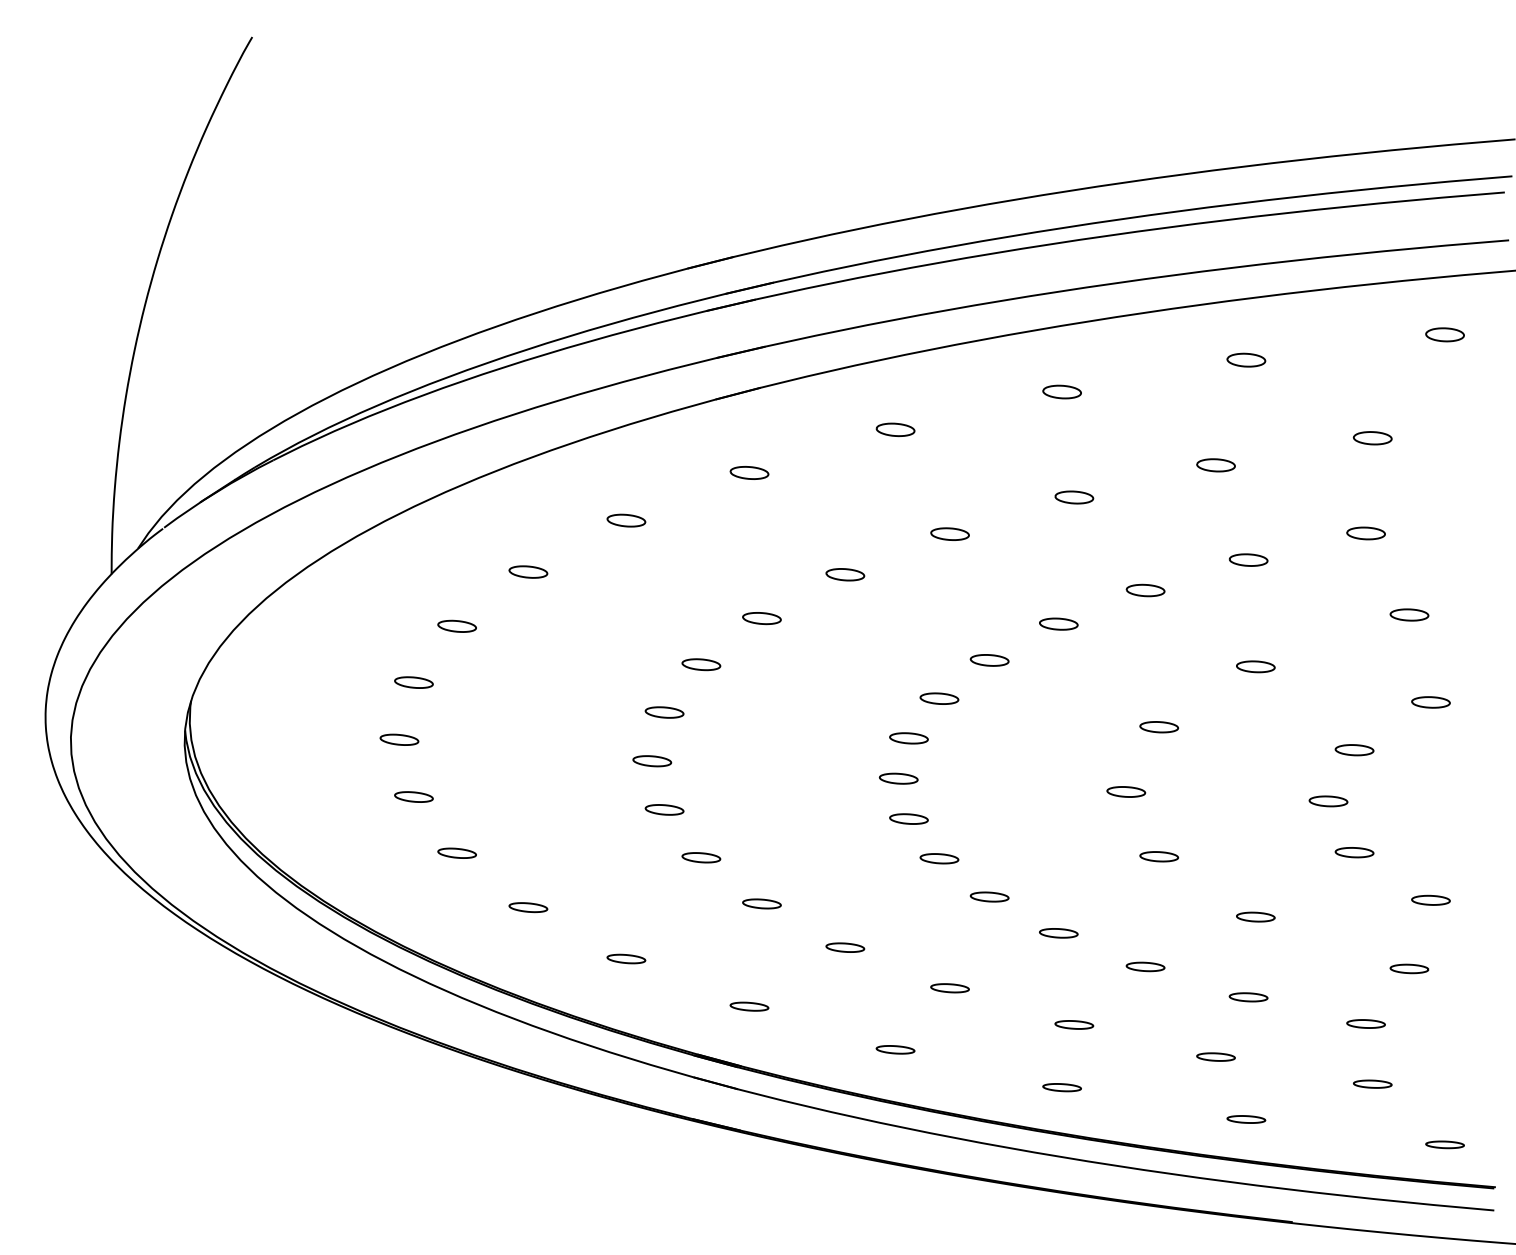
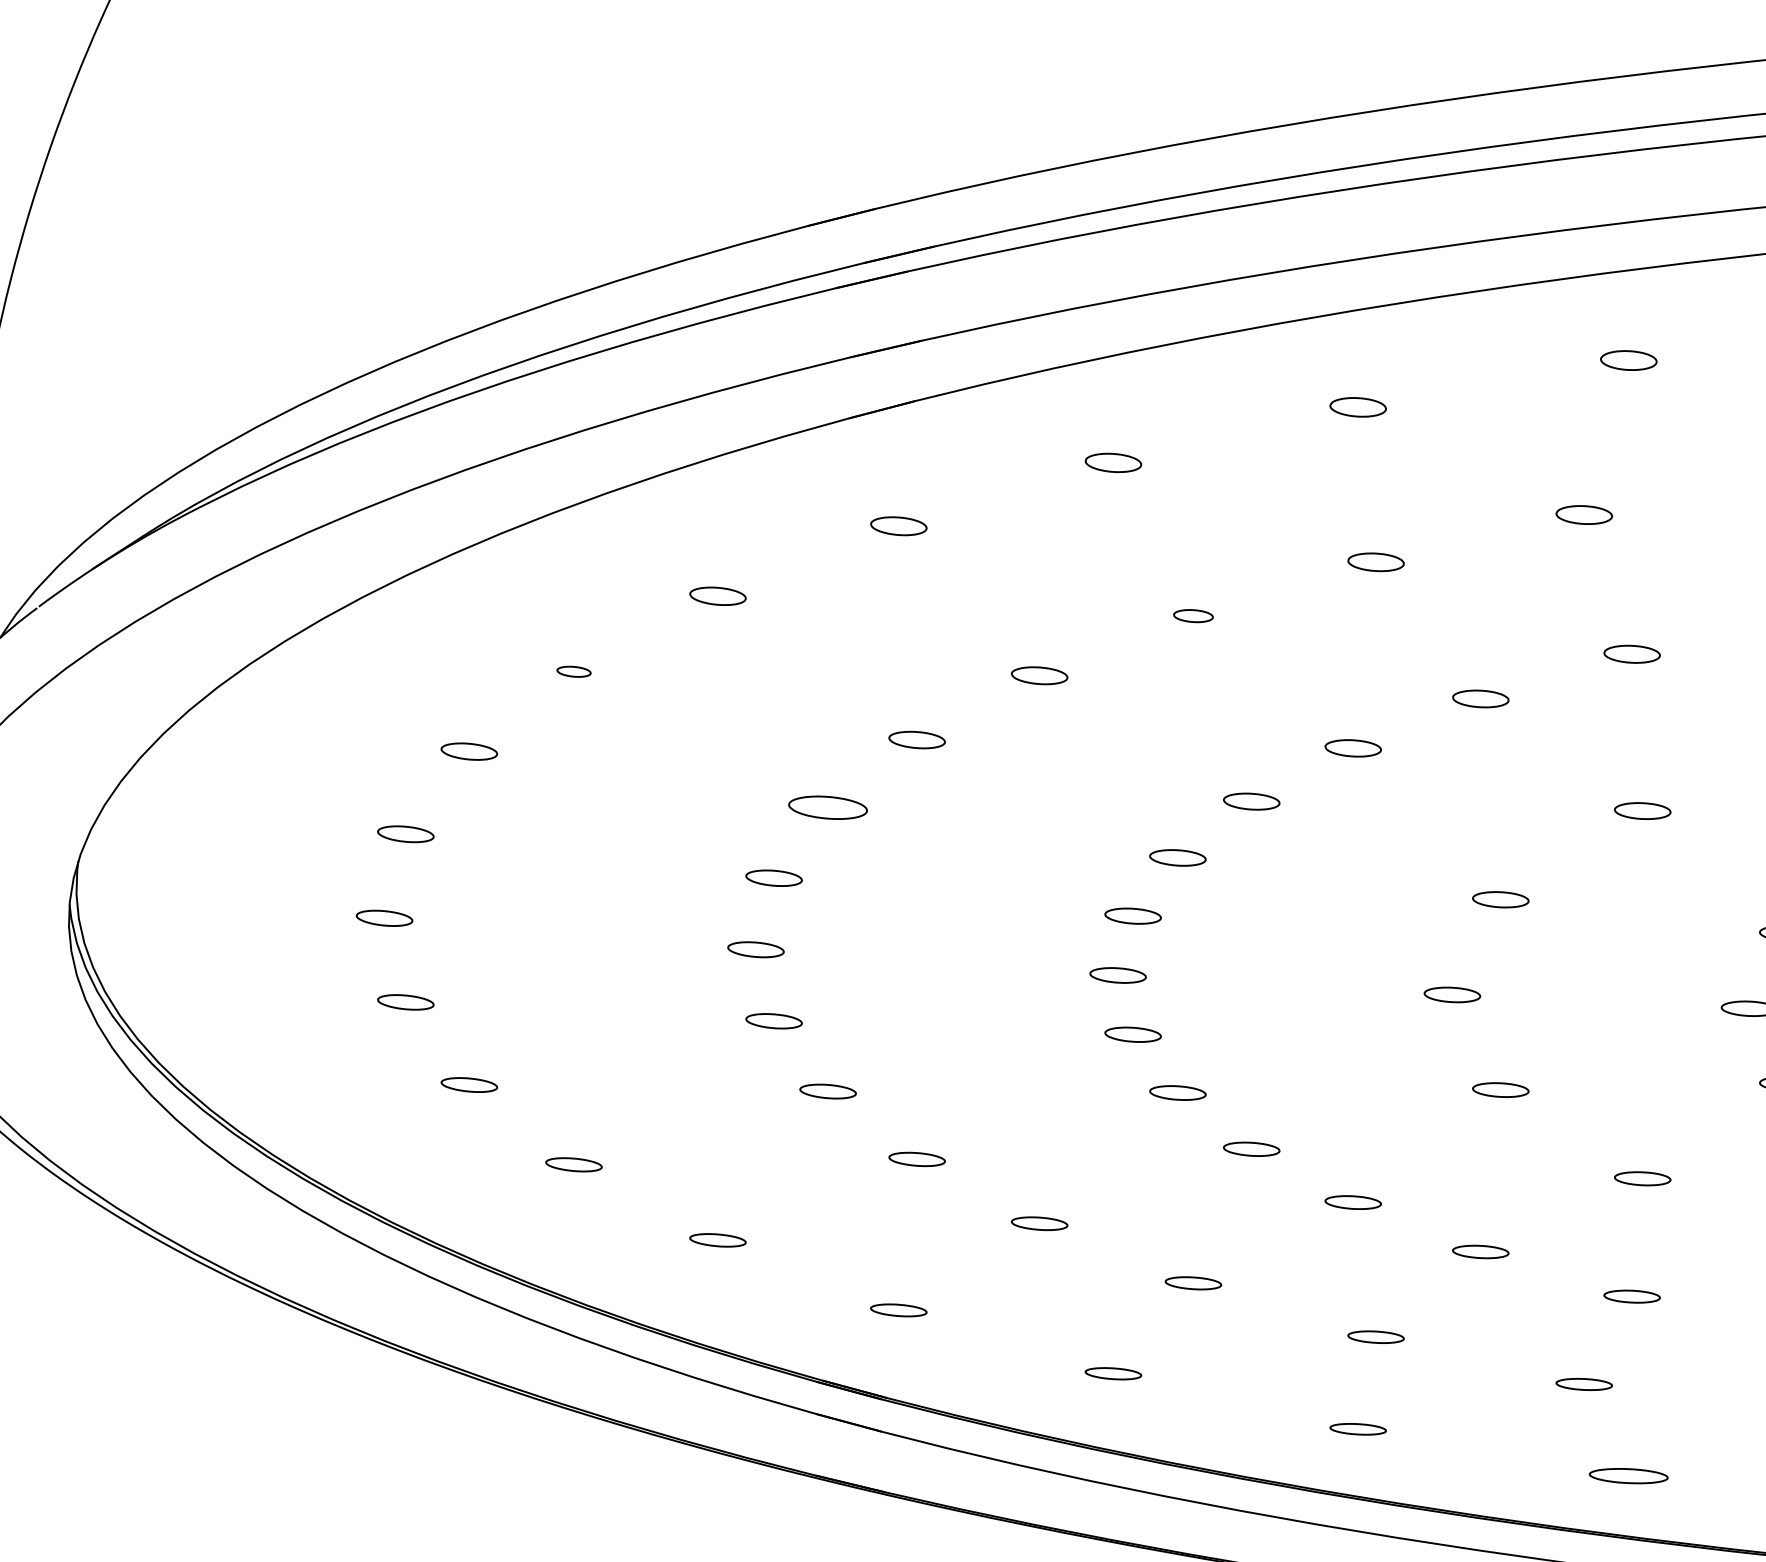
part: (949, 533) -> (1192, 615), size x0.7
part: (528, 571) -> (574, 671), size x0.6
part: (701, 664) -> (828, 807), size x1.4
part: (1246, 1119) -> (1629, 1476), size x1.4

